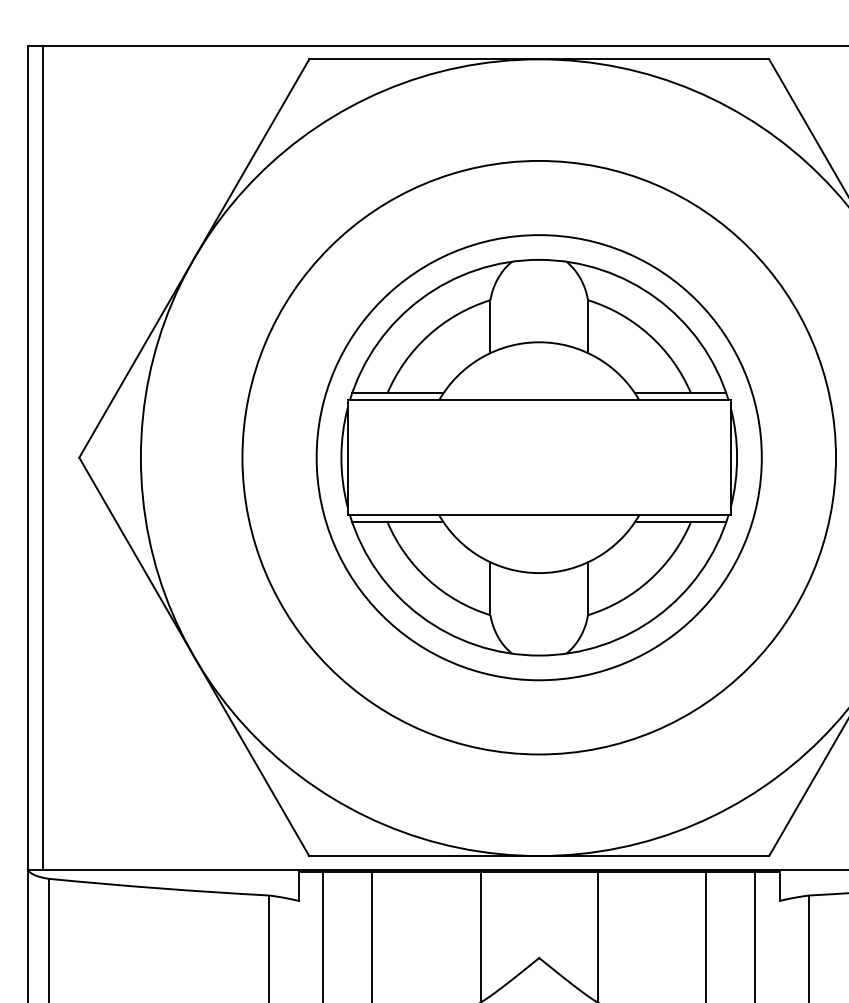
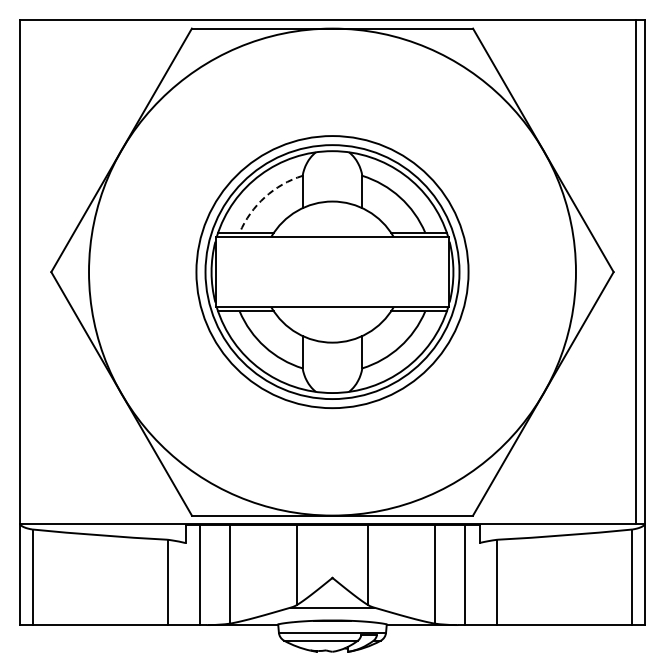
arc: (428, 335) -> (264, 197), solid -> dashed
circle: (539, 456) -> (332, 271), size x0.7
line: (43, 458) -> (29, 272), removed

